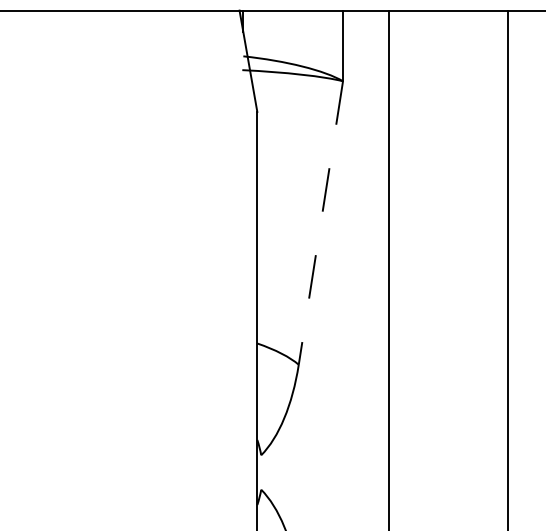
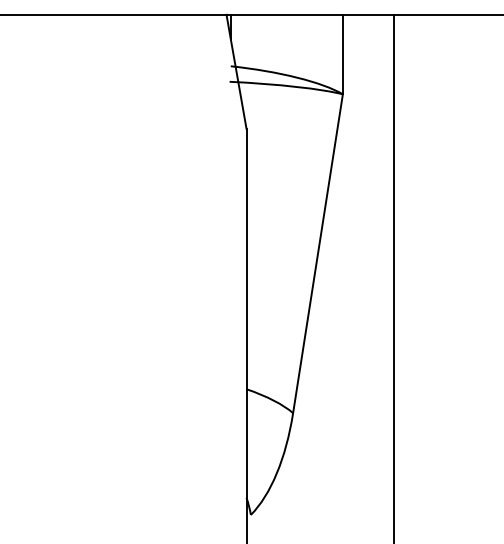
line: (320, 223) -> (317, 254), dashed -> solid

